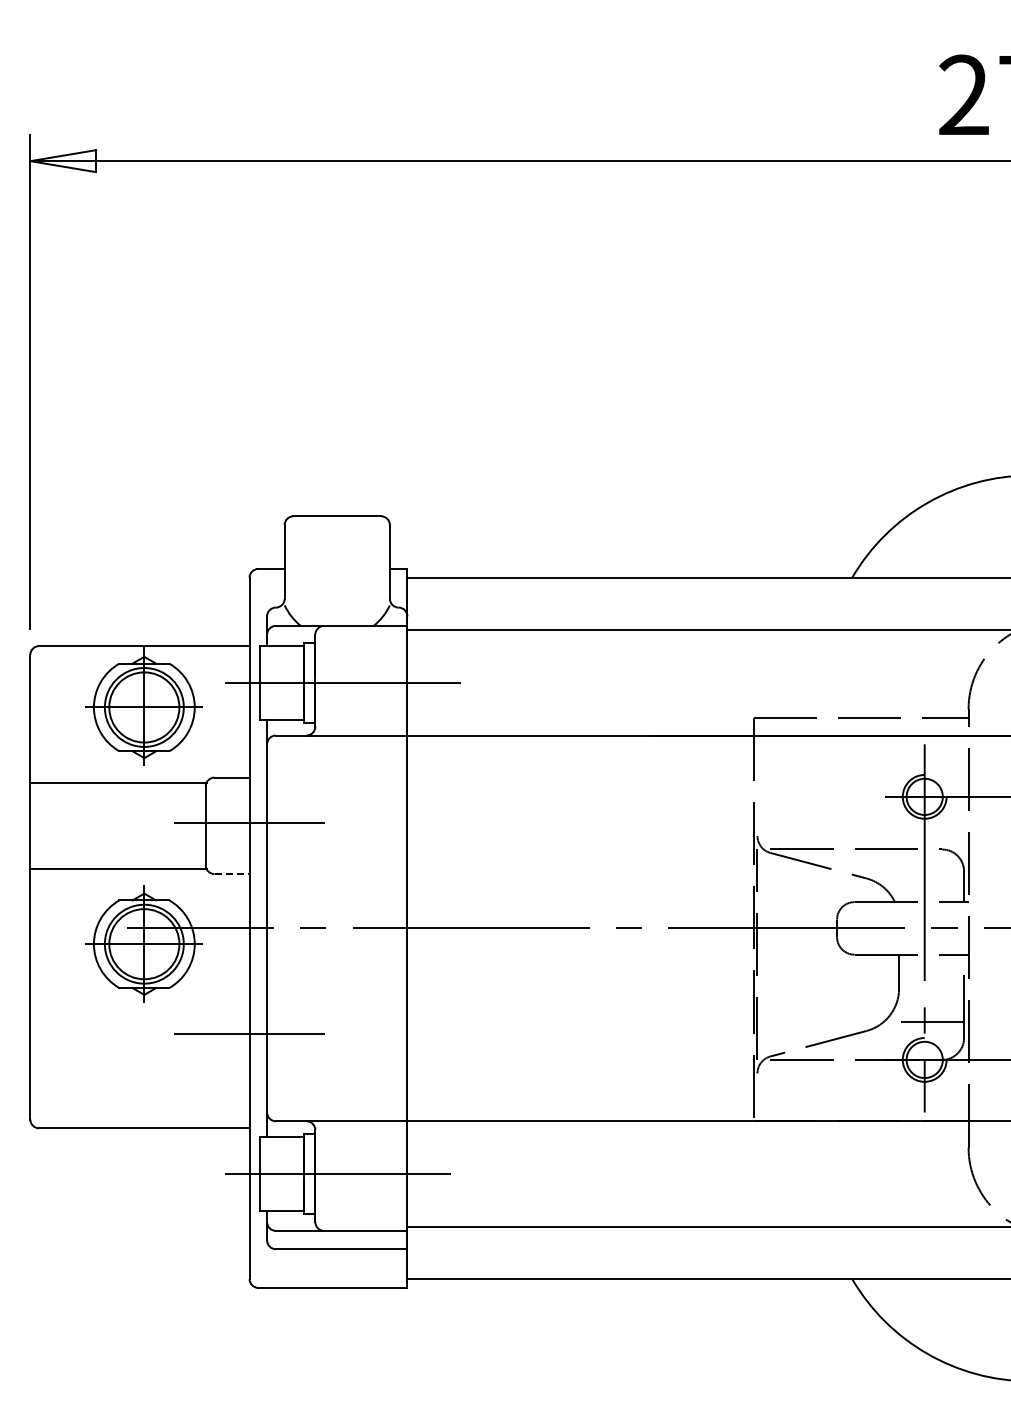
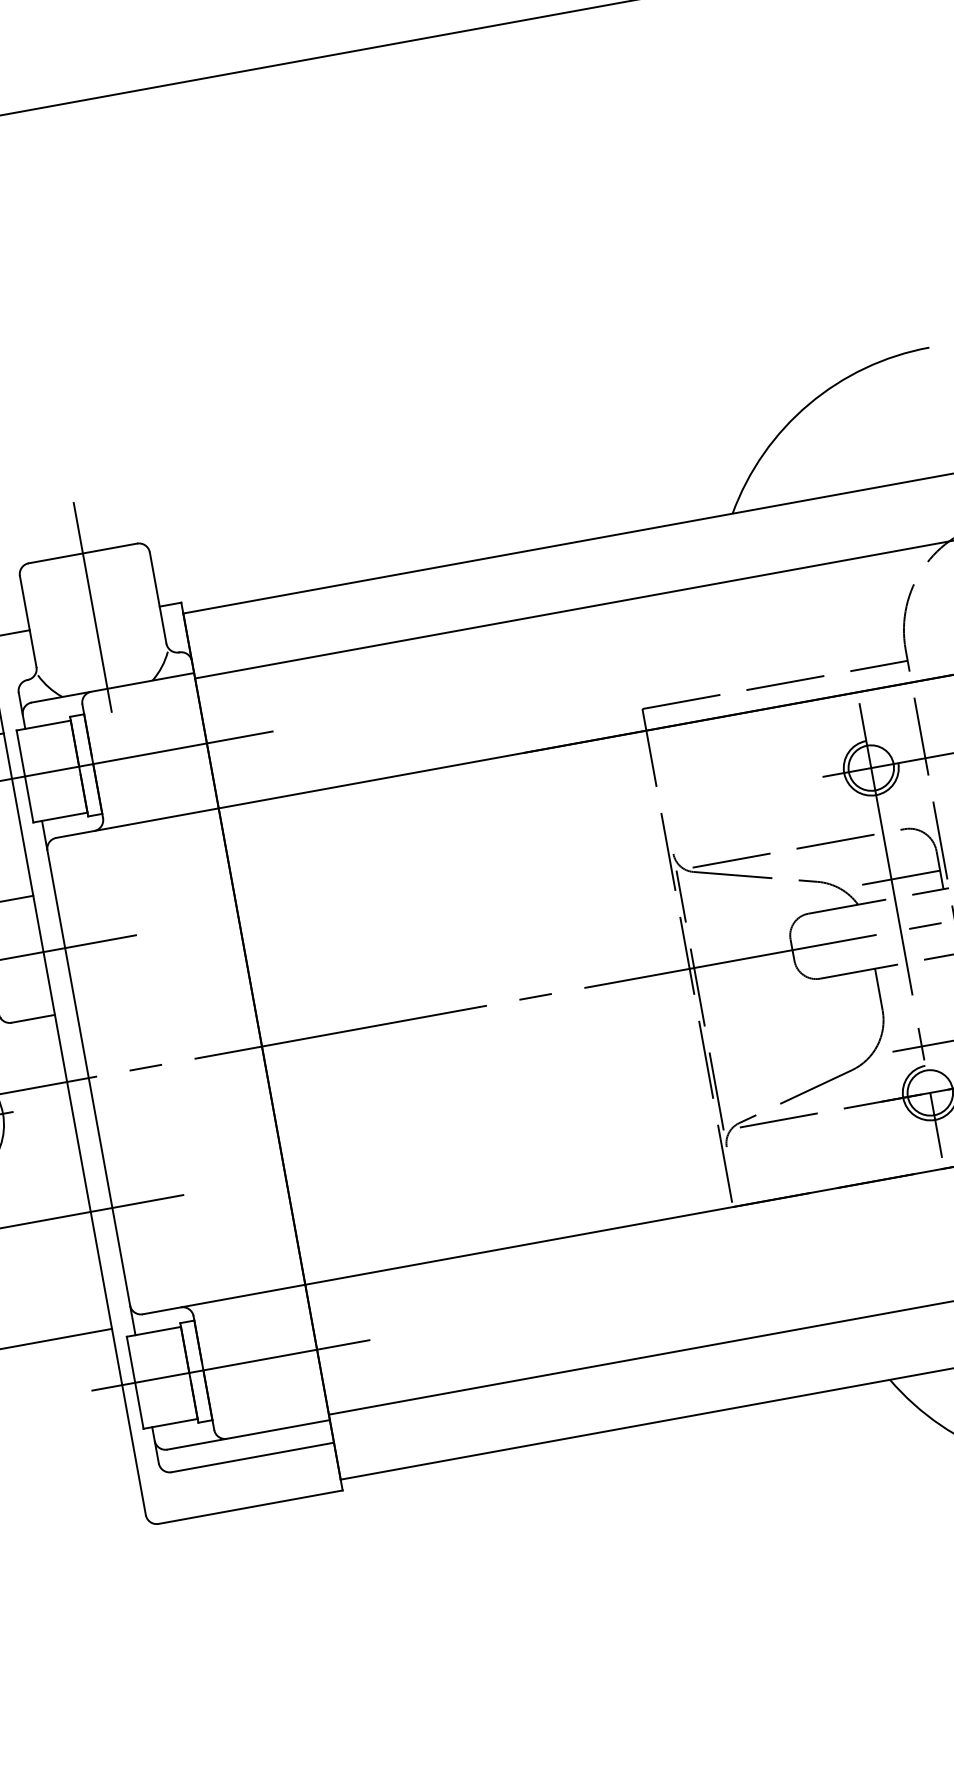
line: (337, 559) -> (92, 606), added
line: (232, 874) -> (33, 1019), dashed -> solid
line: (931, 887) -> (899, 878), added

